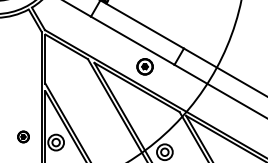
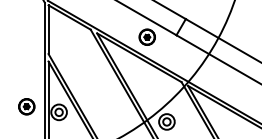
part: (23, 136) -> (26, 106), size x1.43

